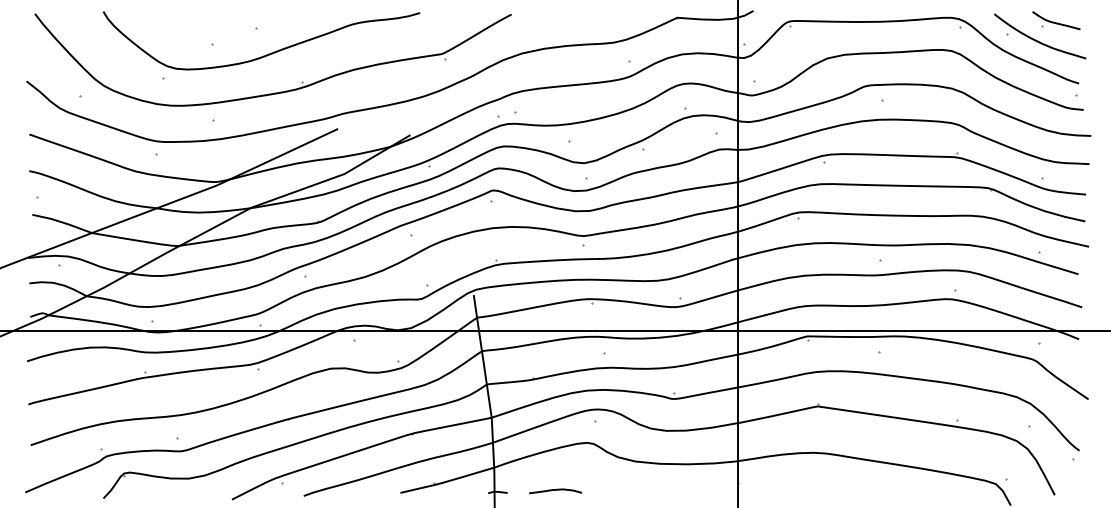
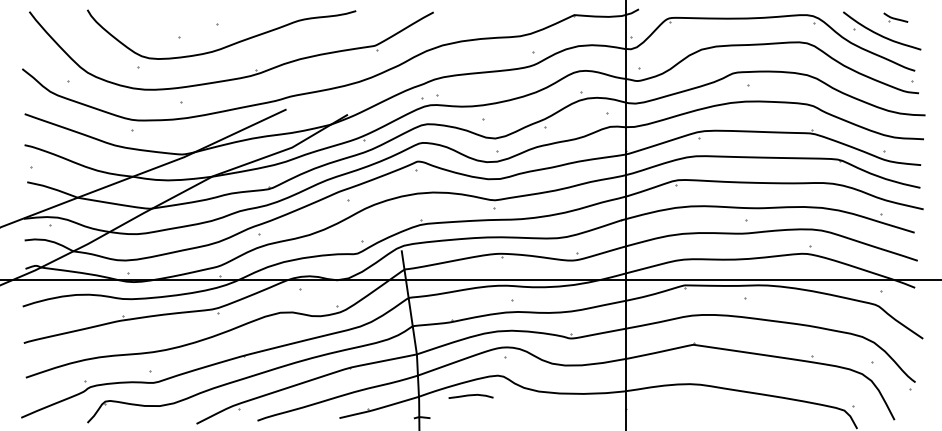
part: (1056, 20) -> (895, 17), size x0.6
curve: (555, 490) -> (471, 395), moved

